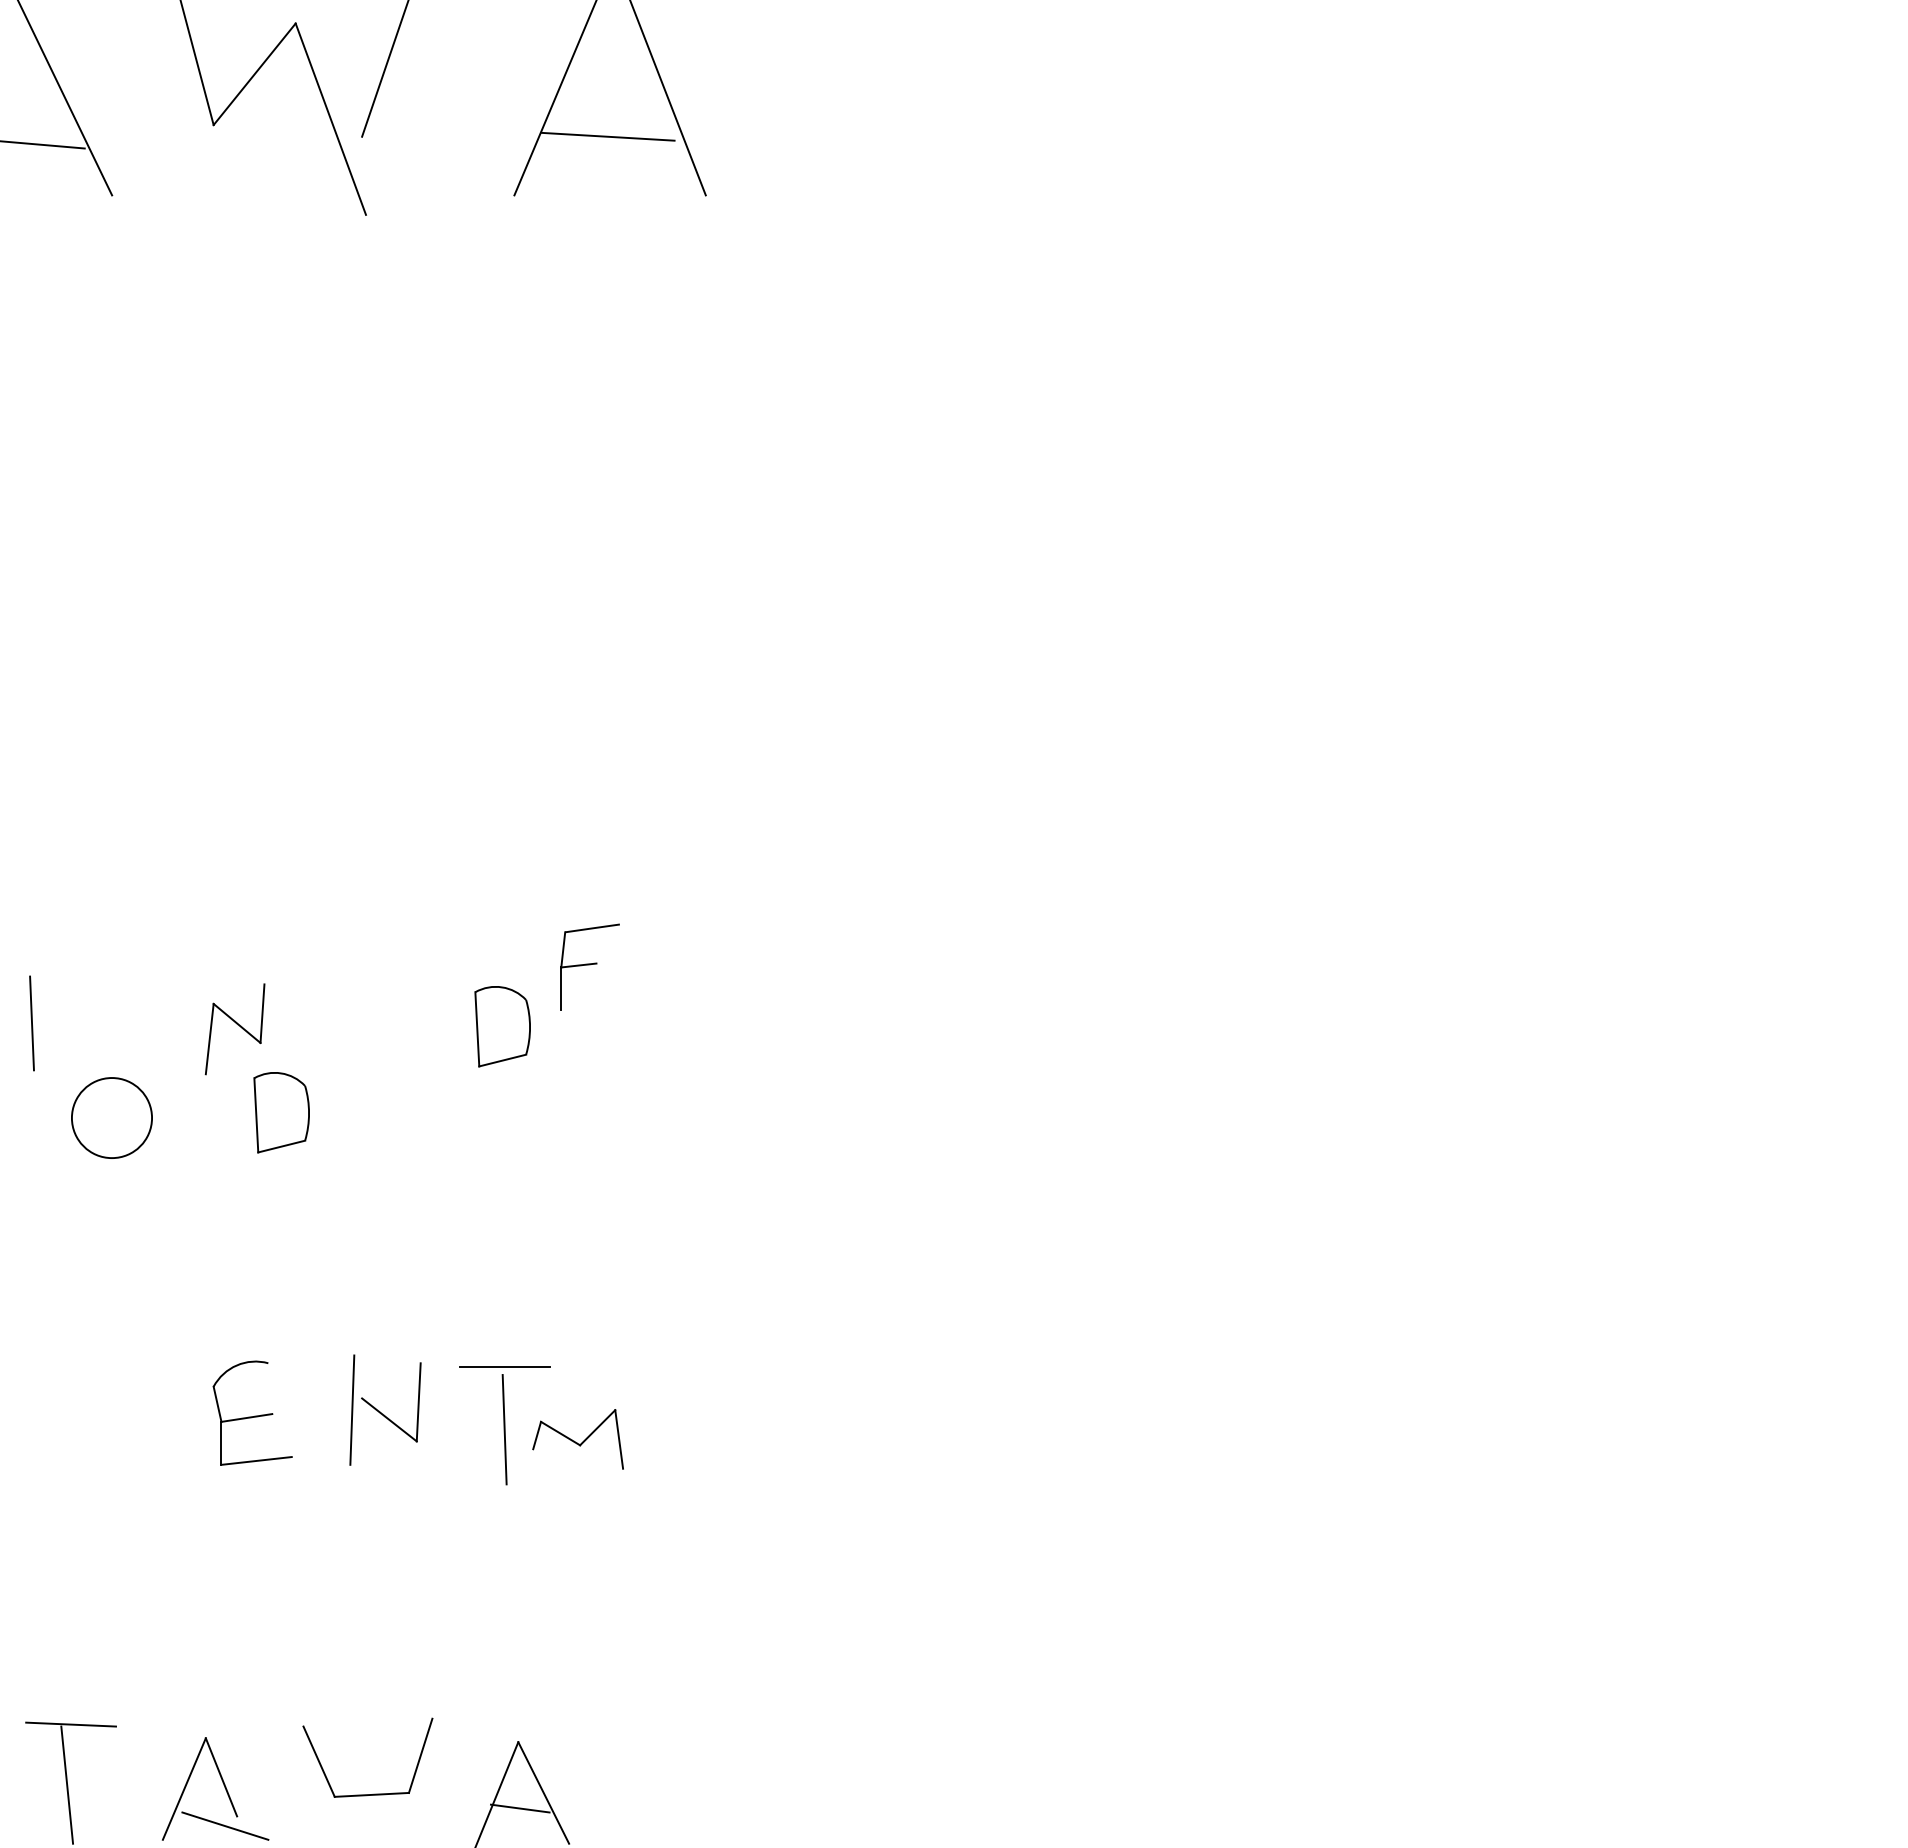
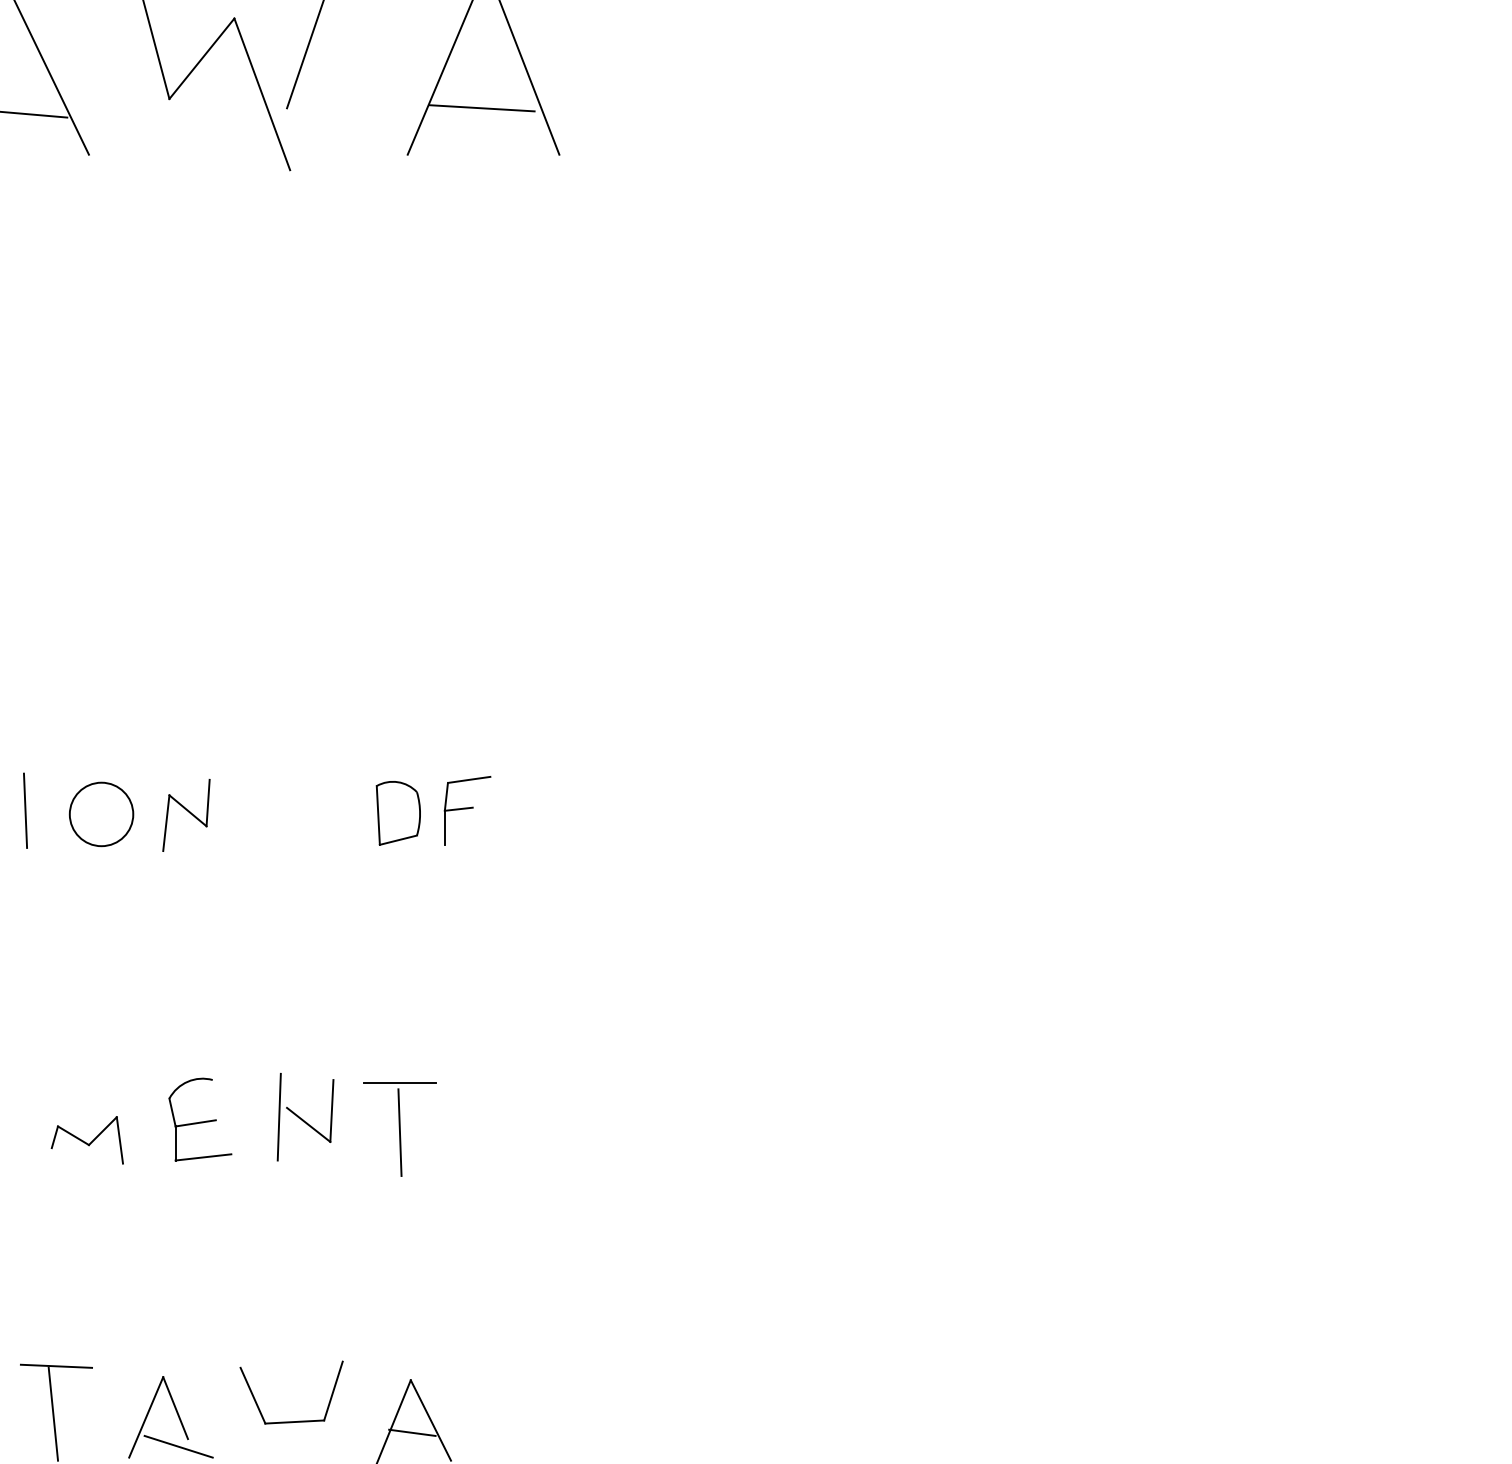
part: (589, 966) -> (467, 810), moved
part: (281, 1112) -> (223, 881), removed
circle: (111, 1117) -> (101, 814), moved
part: (577, 1439) -> (86, 1140), moved

